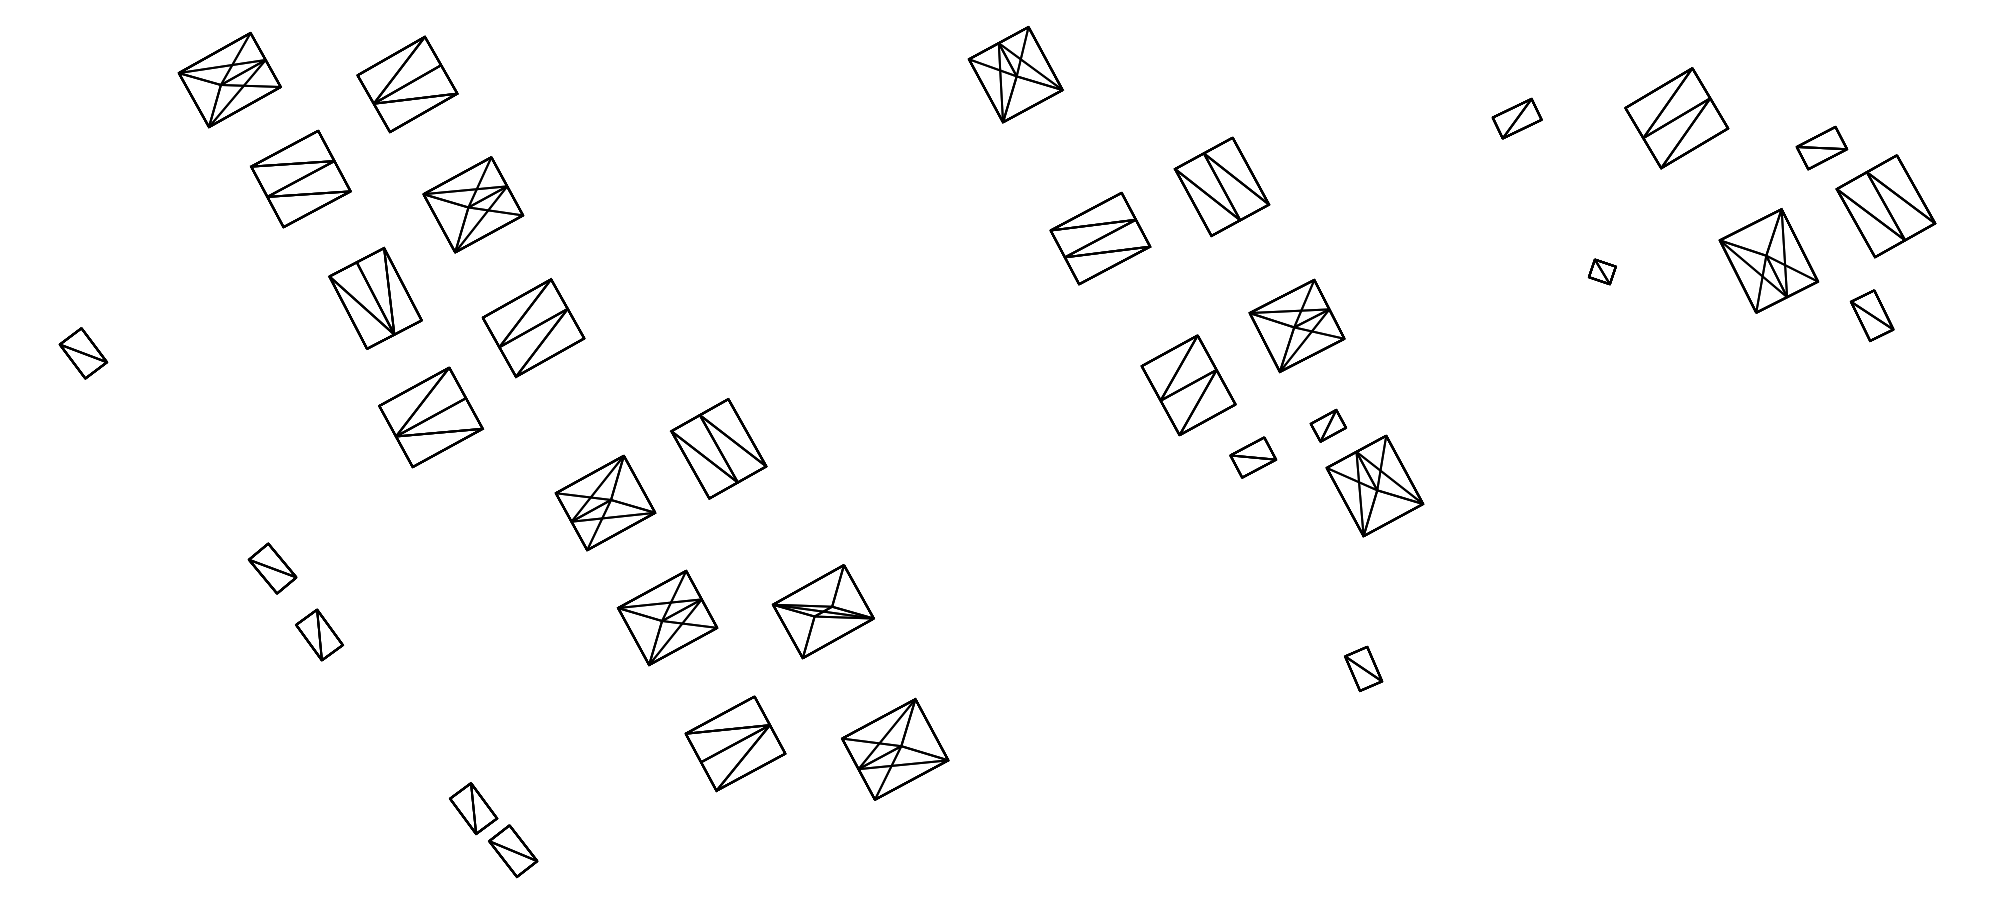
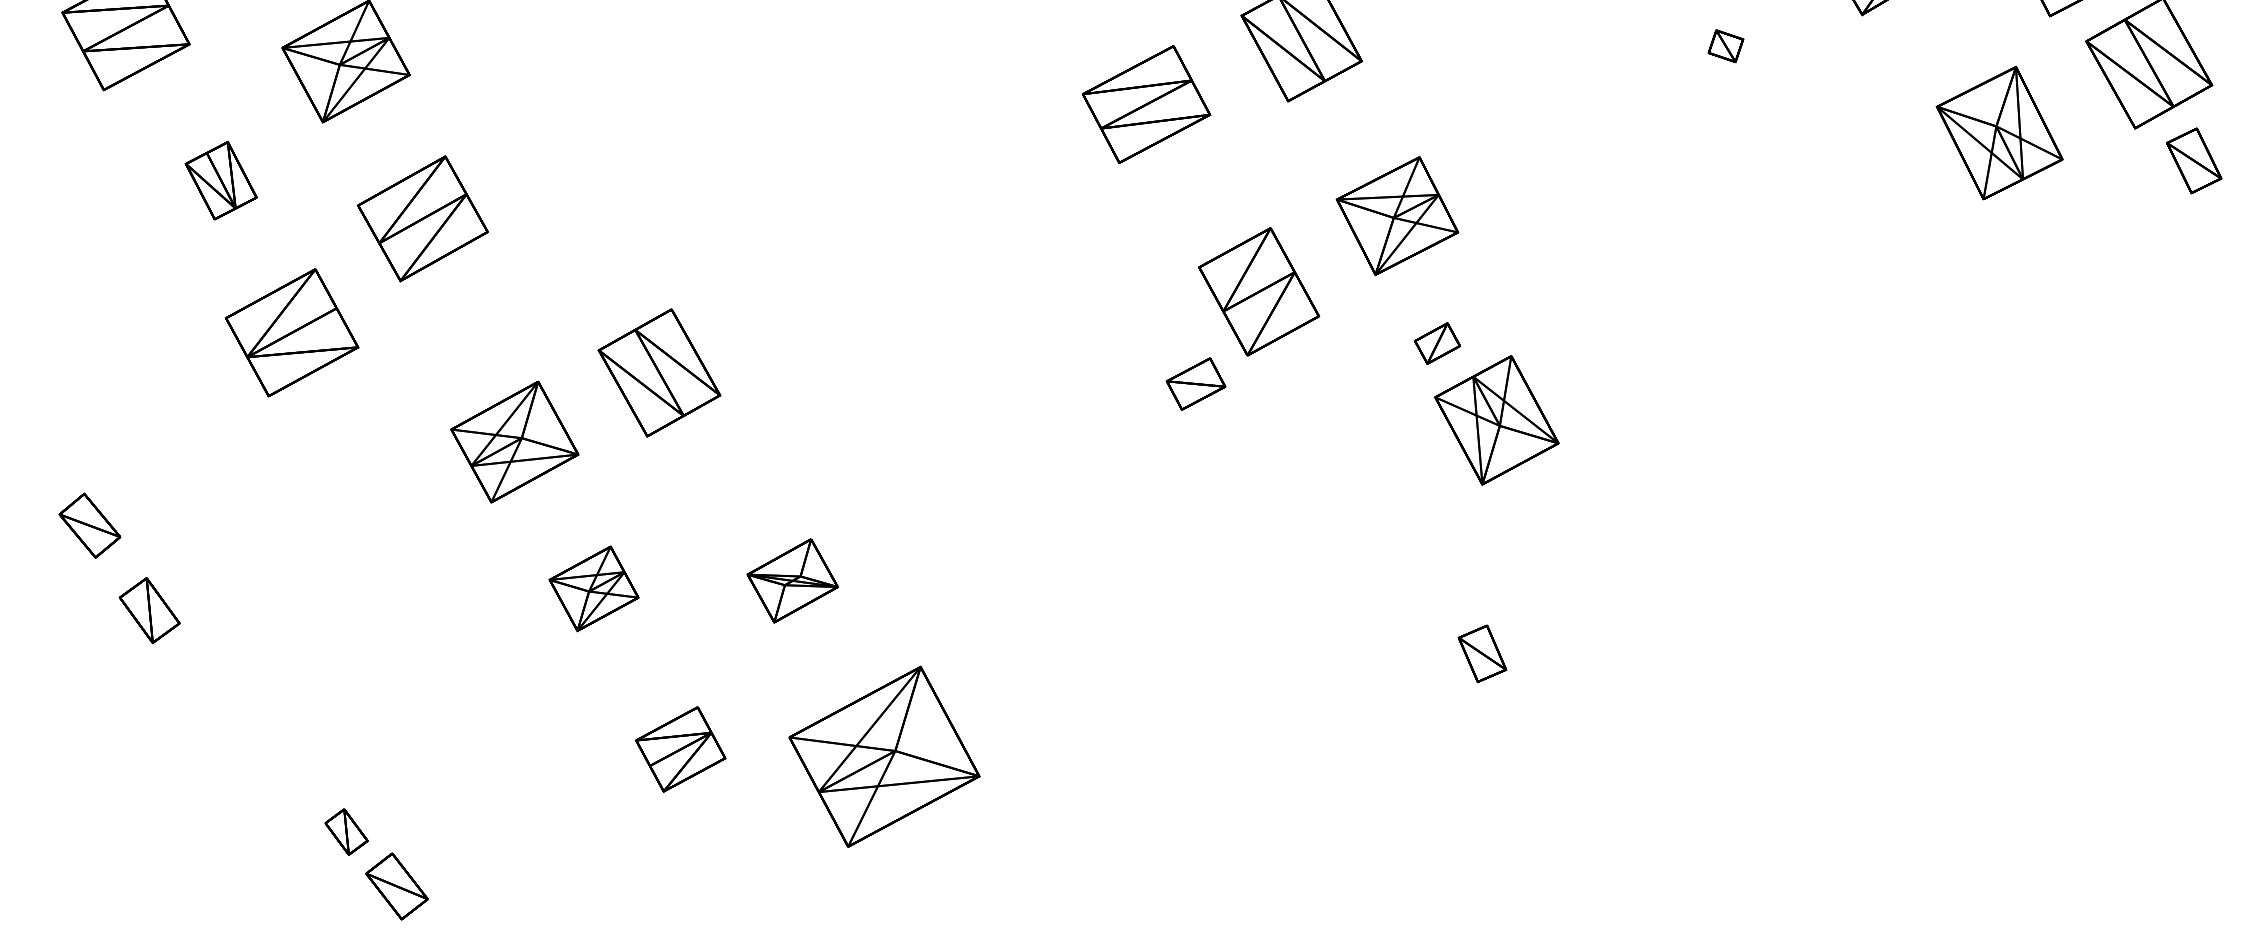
part: (1601, 271) -> (1724, 45), moved
part: (375, 297) -> (221, 179), size x0.6
part: (1871, 315) -> (2193, 160), moved
part: (1253, 457) -> (1196, 383), moved
part: (822, 611) -> (791, 580), size x0.7
part: (667, 617) -> (593, 588), size x0.7
part: (735, 743) -> (680, 749), size x0.7
part: (895, 748) -> (884, 755), size x1.4
part: (473, 808) -> (346, 832), size x0.7

